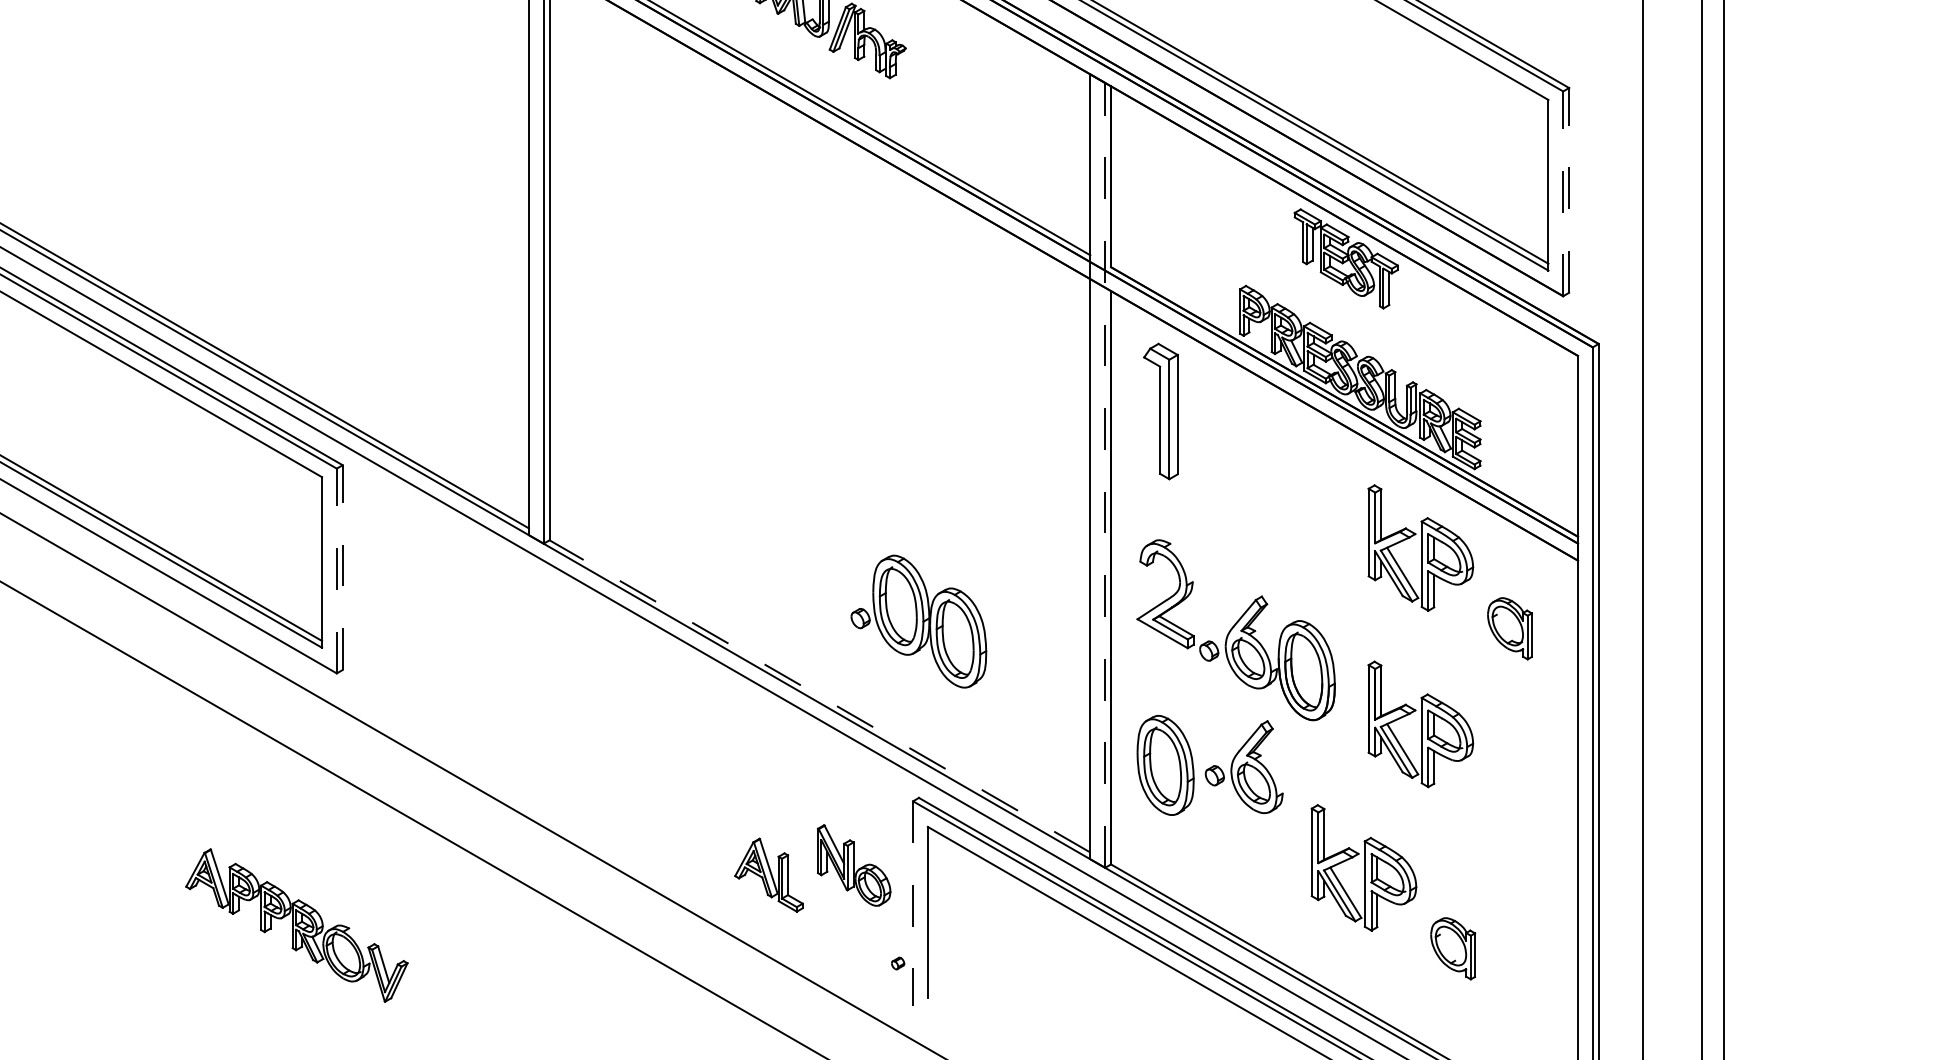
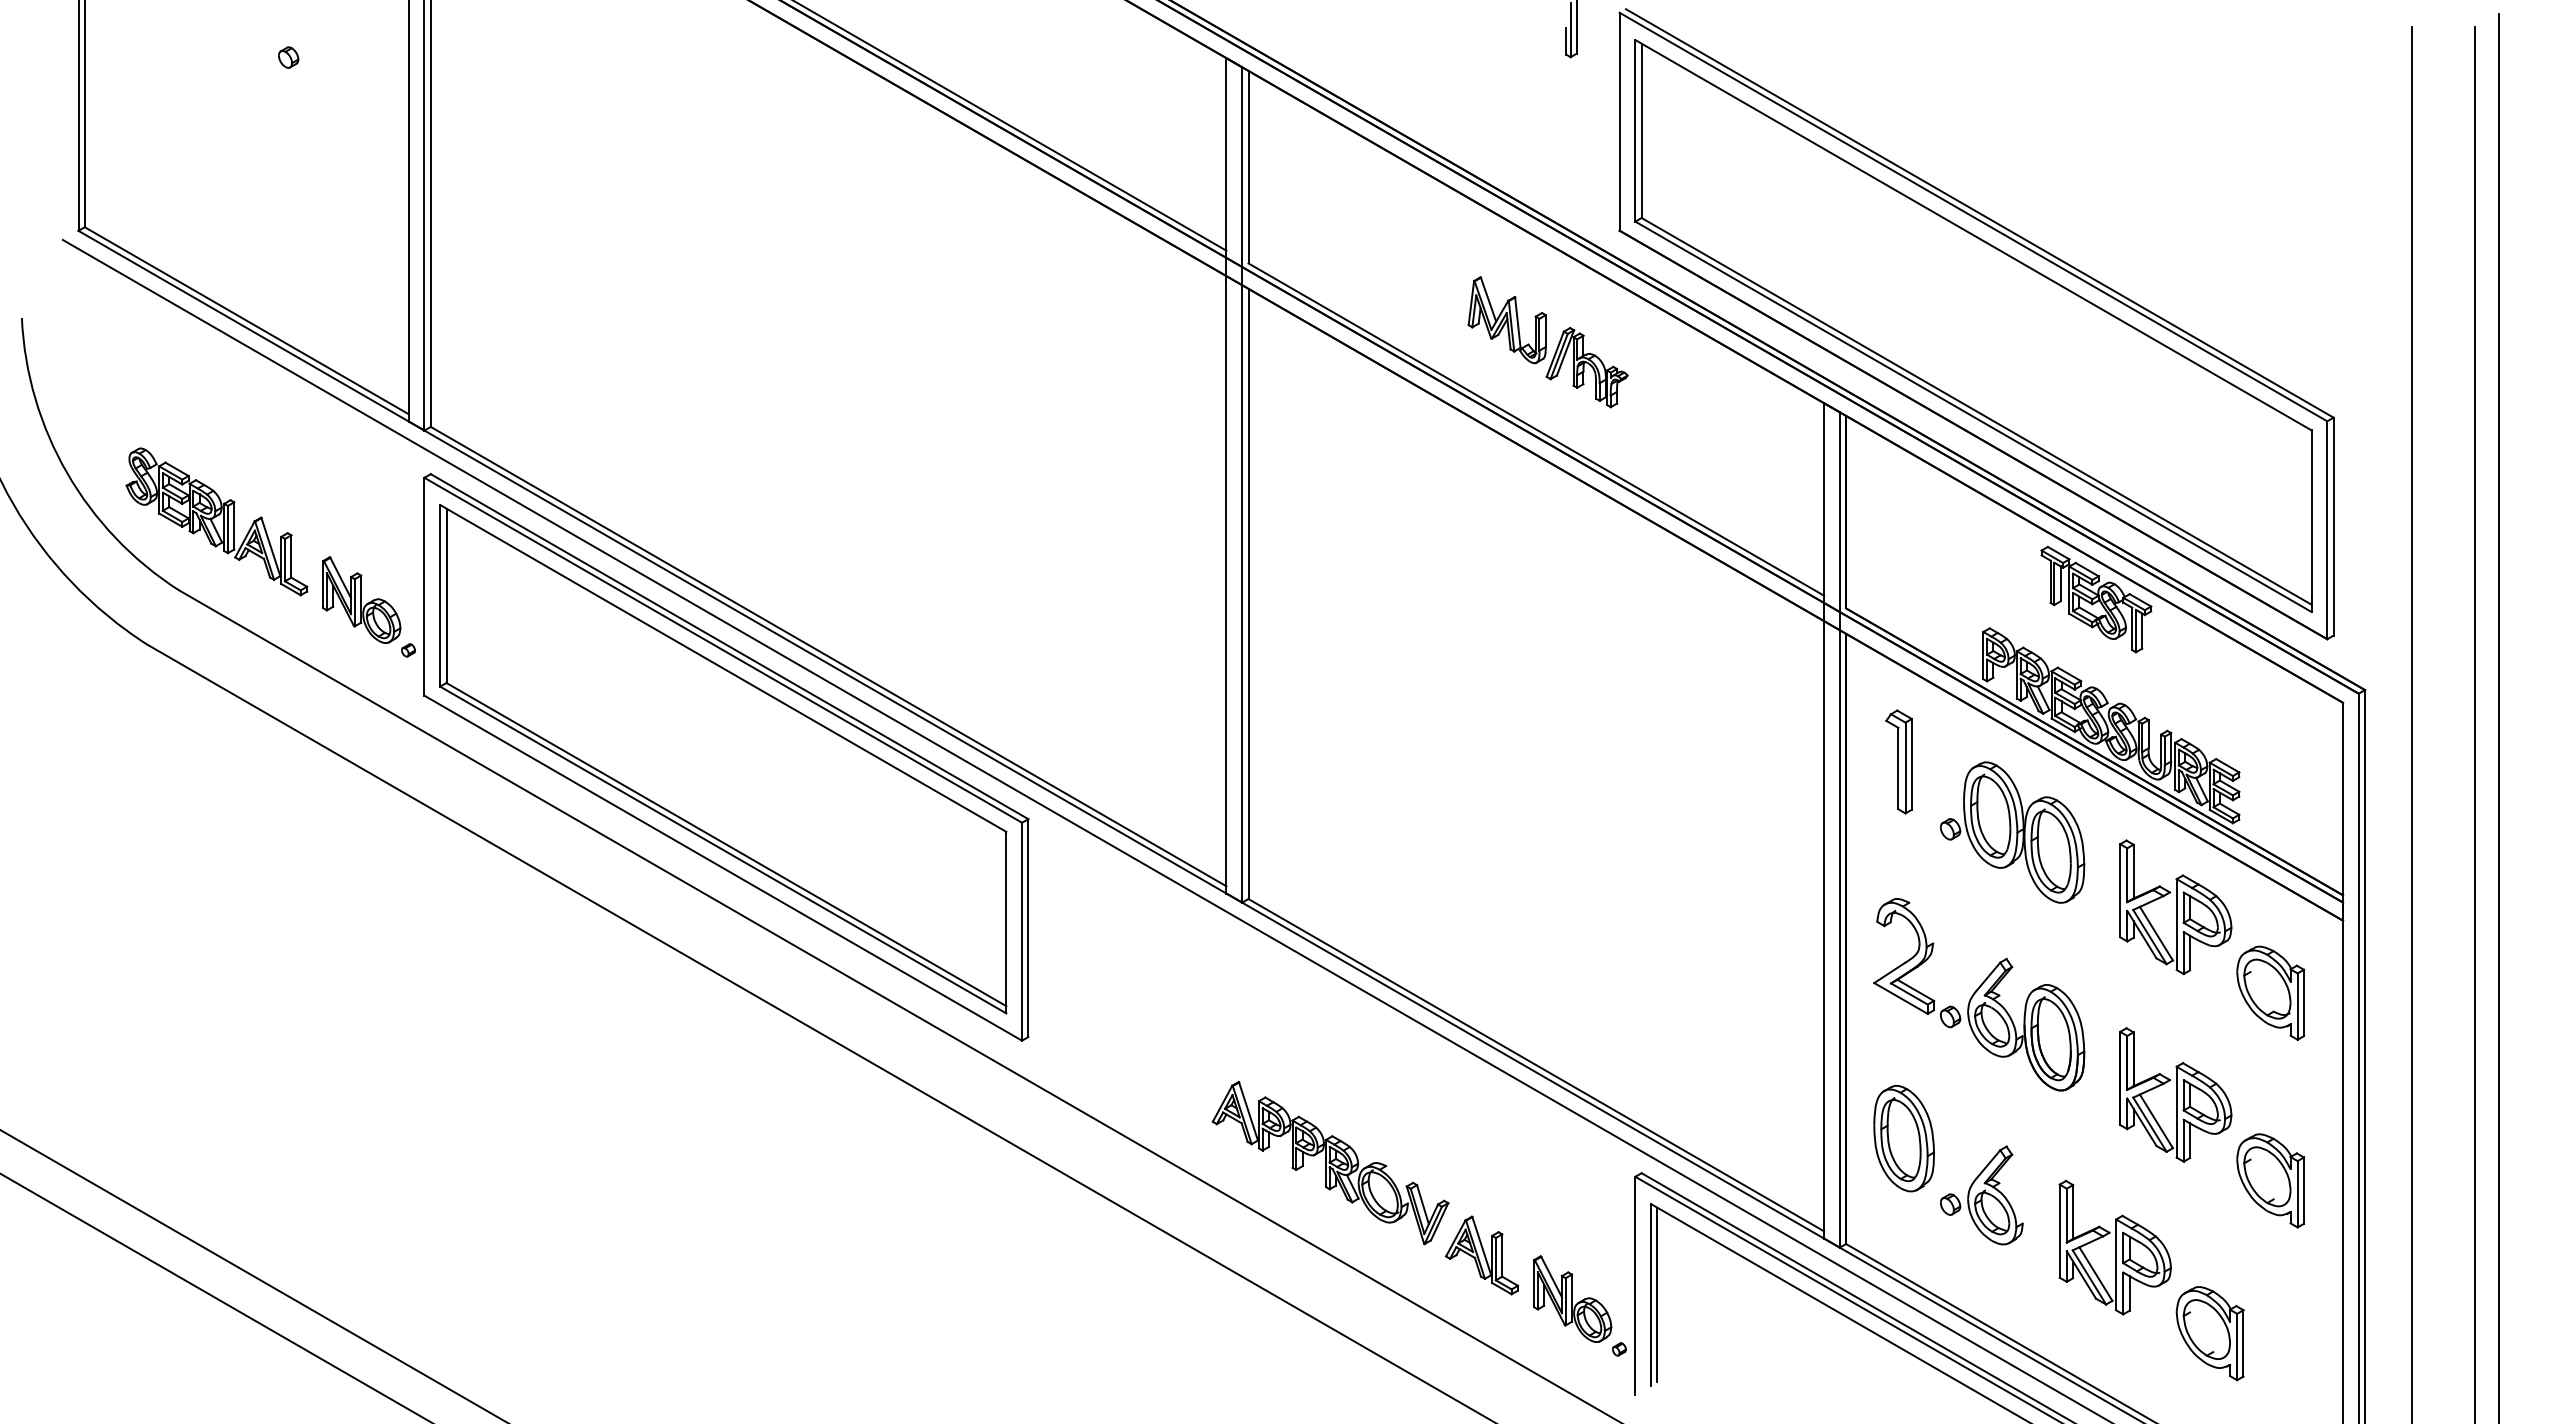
line: (1569, 190) -> (2333, 526), dashed -> solid
line: (1563, 194) -> (2327, 530), dashed -> solid
part: (1160, 411) -> (1898, 761), size x0.71
line: (1104, 474) -> (1839, 829), dashed -> solid
line: (342, 567) -> (1028, 928), dashed -> solid
line: (337, 570) -> (1022, 931), dashed -> solid
part: (918, 621) -> (2012, 832), moved
part: (1509, 628) -> (2270, 992), size x1.43
line: (819, 695) -> (1535, 1064), dashed -> solid
part: (1243, 767) -> (1981, 1195), moved
part: (1509, 804) -> (2270, 1180), added
part: (854, 864) -> (1572, 1298), moved
line: (913, 903) -> (1635, 1285), dashed -> solid
line: (933, 911) -> (1657, 1294), added
part: (296, 925) -> (1330, 1163), moved
part: (1452, 948) -> (2209, 1333), size x1.43

